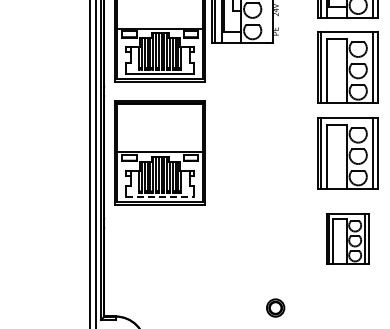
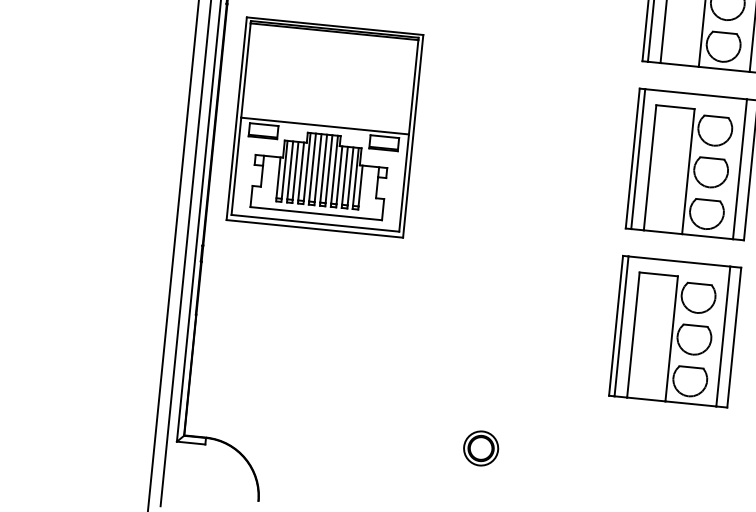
line: (160, 197) -> (316, 214), dashed -> solid
part: (347, 238) -> (673, 330), size x1.43
part: (275, 307) -> (480, 447), moved

